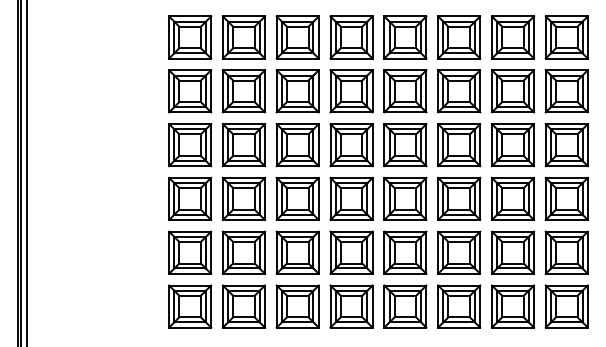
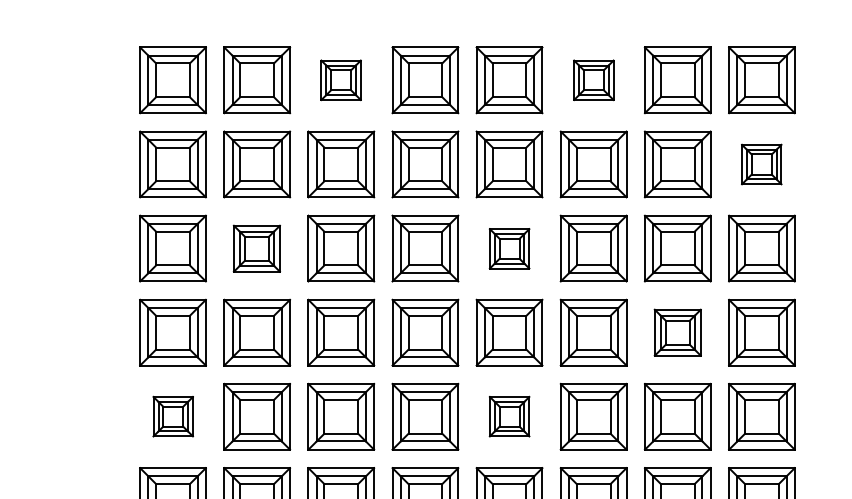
part: (297, 37) -> (340, 80), size x0.6
part: (459, 37) -> (594, 80), size x0.6
part: (566, 91) -> (761, 164), size x0.6
part: (243, 145) -> (256, 249), size x0.7
part: (405, 145) -> (509, 249), size x0.6
part: (512, 198) -> (677, 332), size x0.7
part: (190, 252) -> (173, 416), size x0.6
part: (405, 252) -> (509, 416), size x0.6

